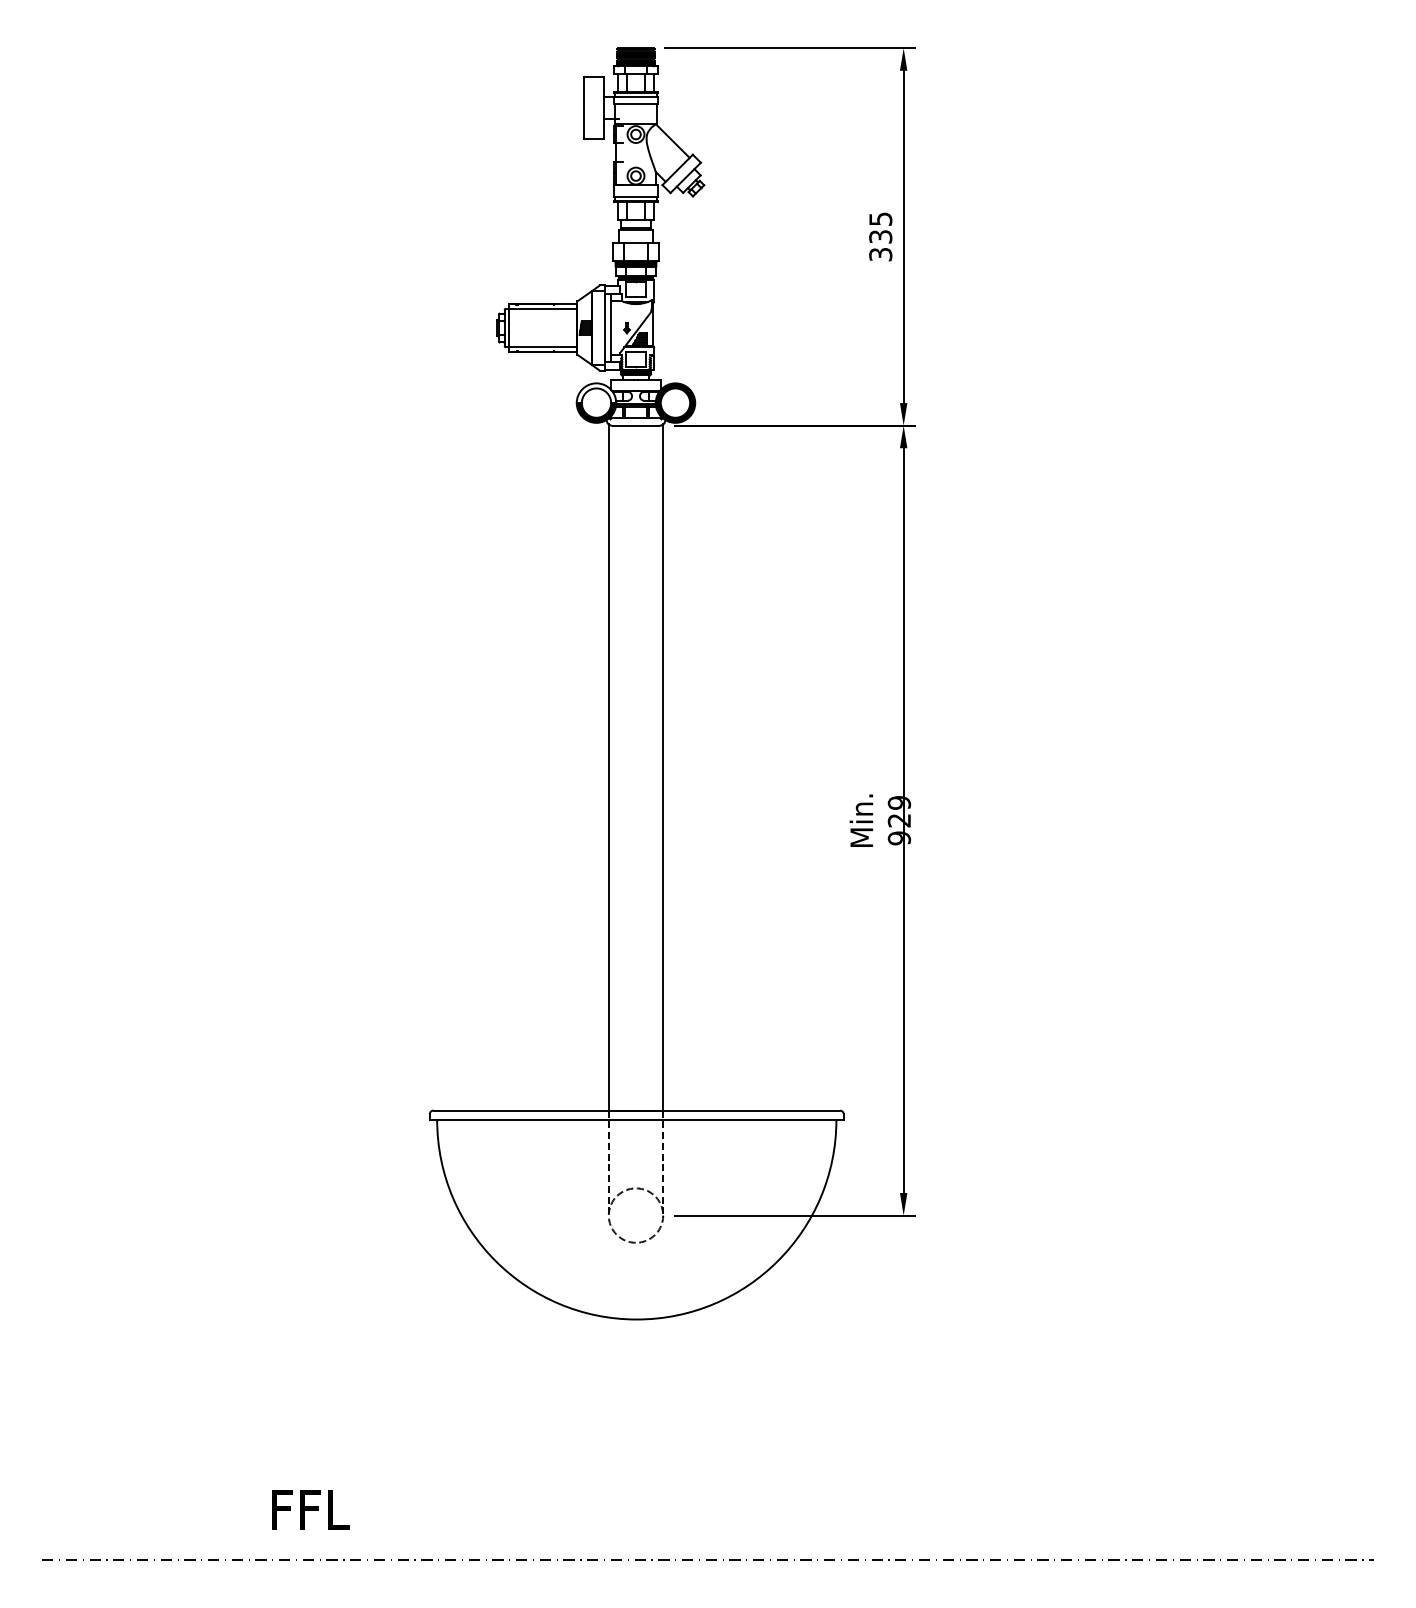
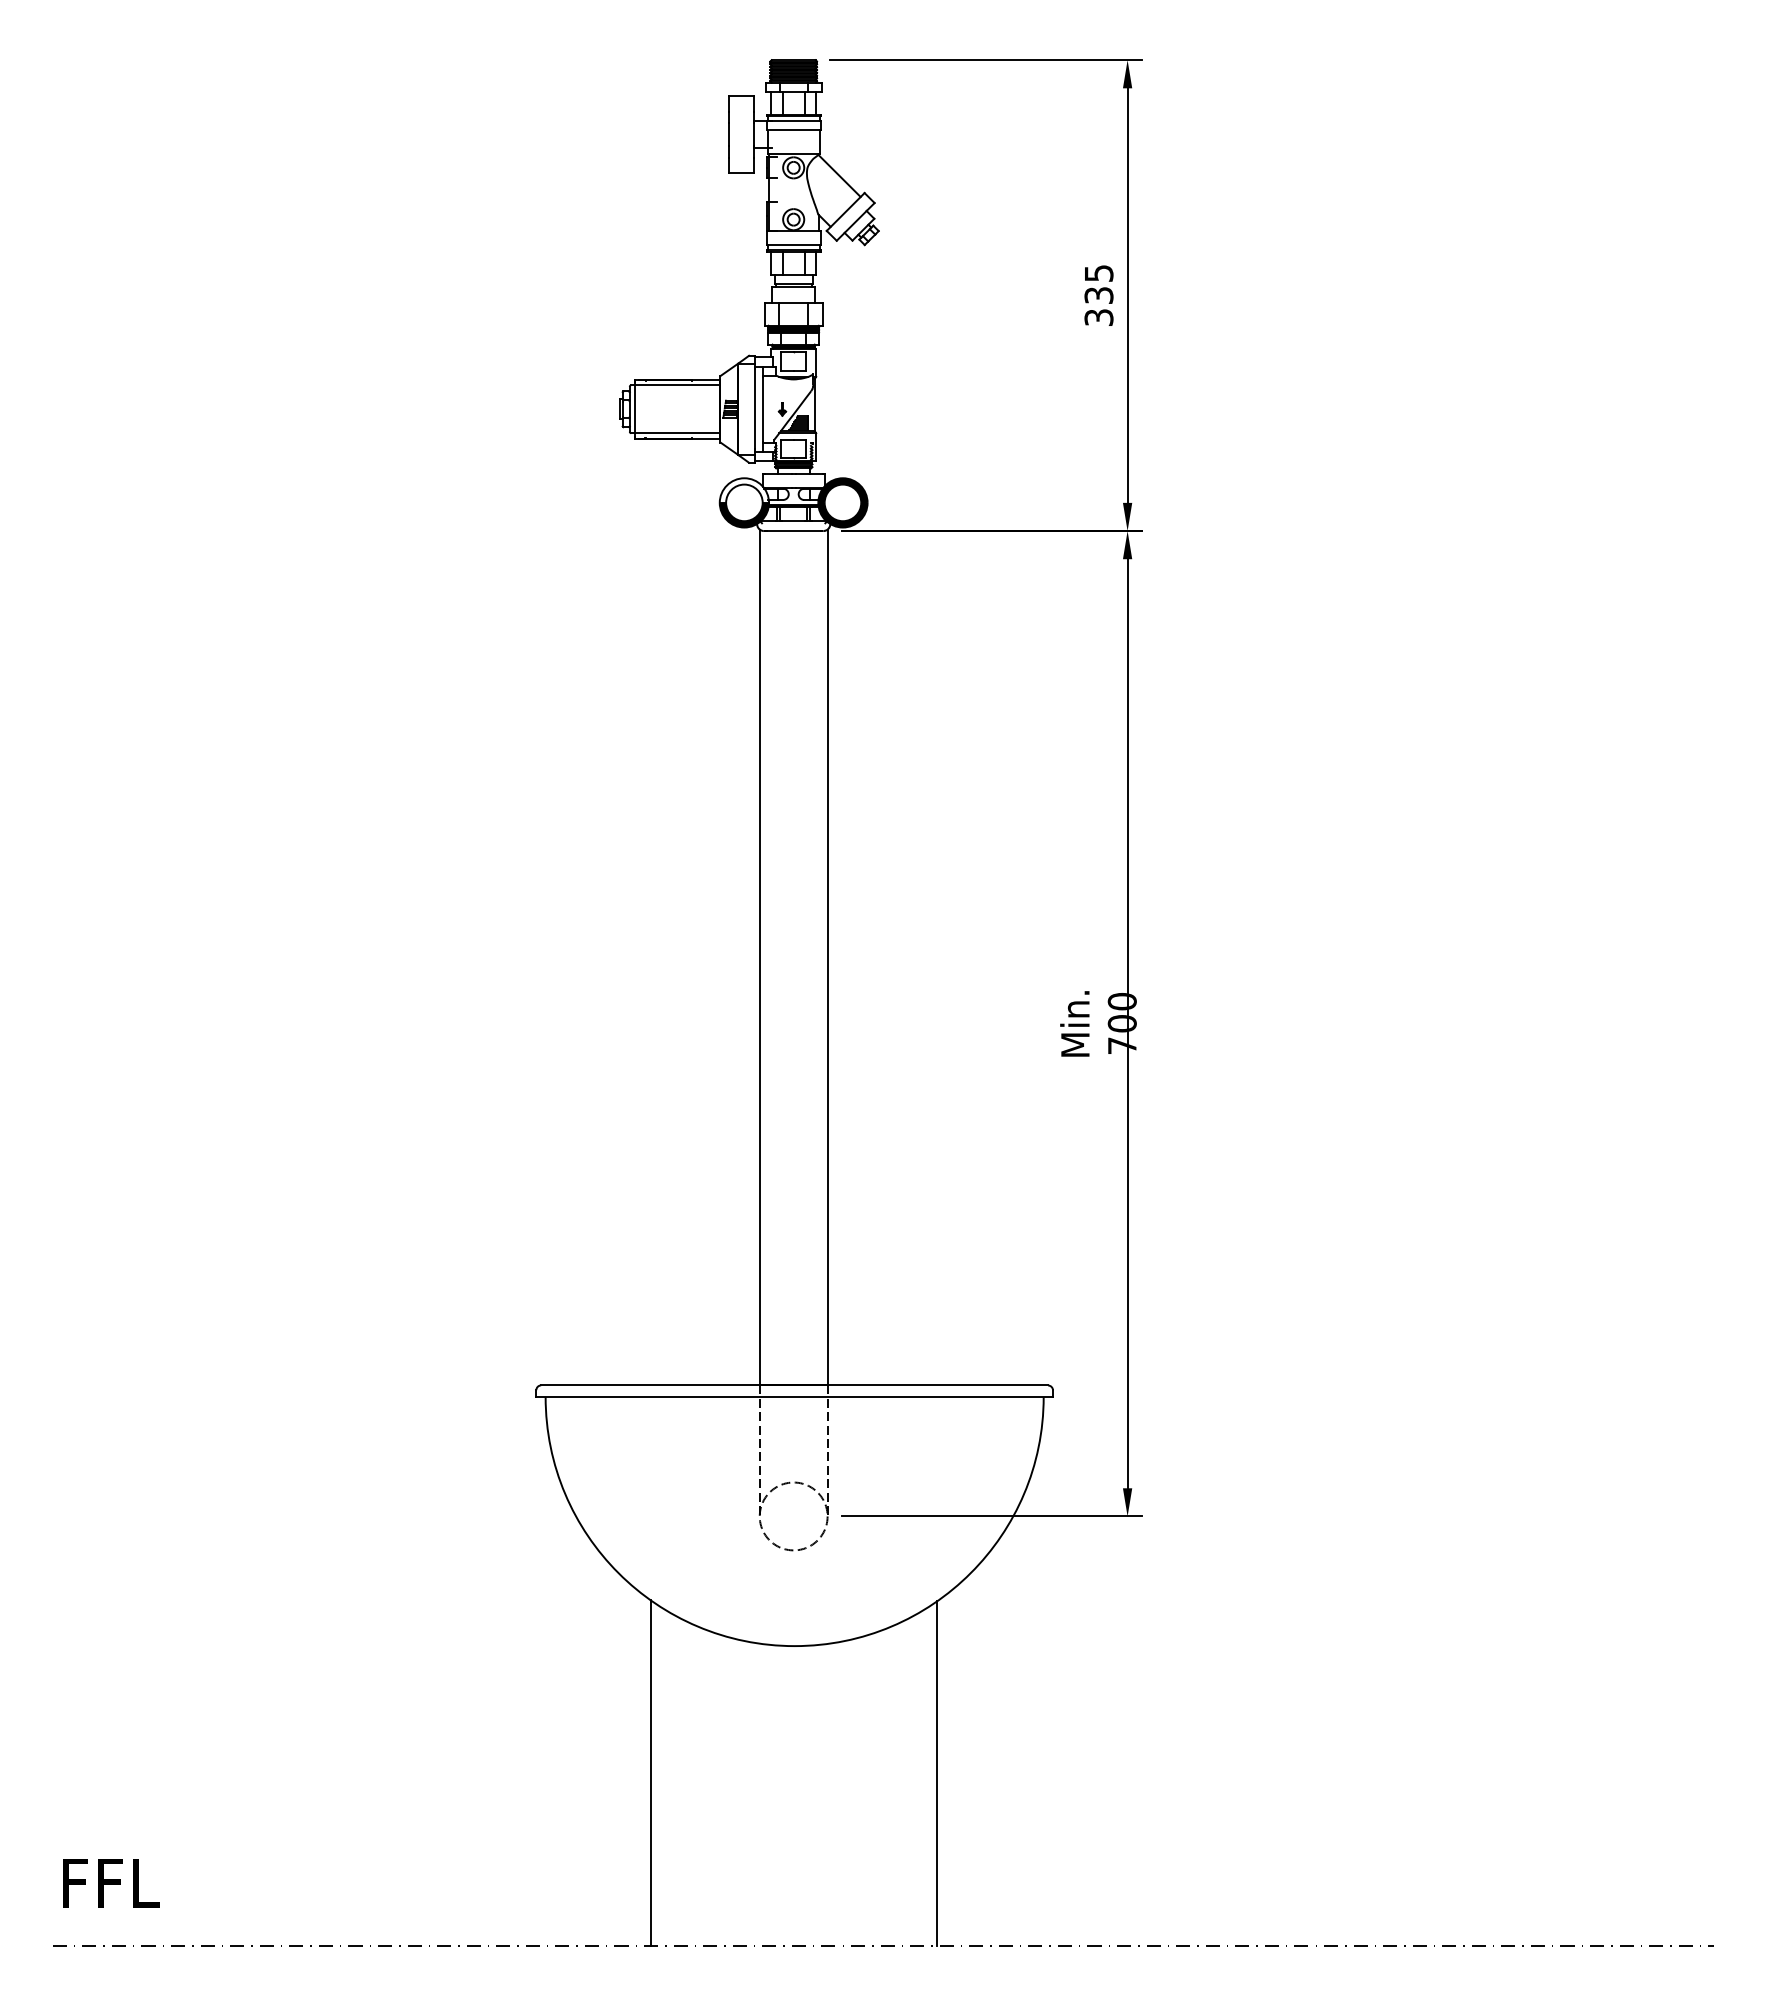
text: (898, 820) -> (1121, 1023), 929 -> 700
line: (521, 1420) -> (650, 1772), added
line: (750, 1421) -> (936, 1773), added
text: (311, 1509) -> (111, 1883), moved

